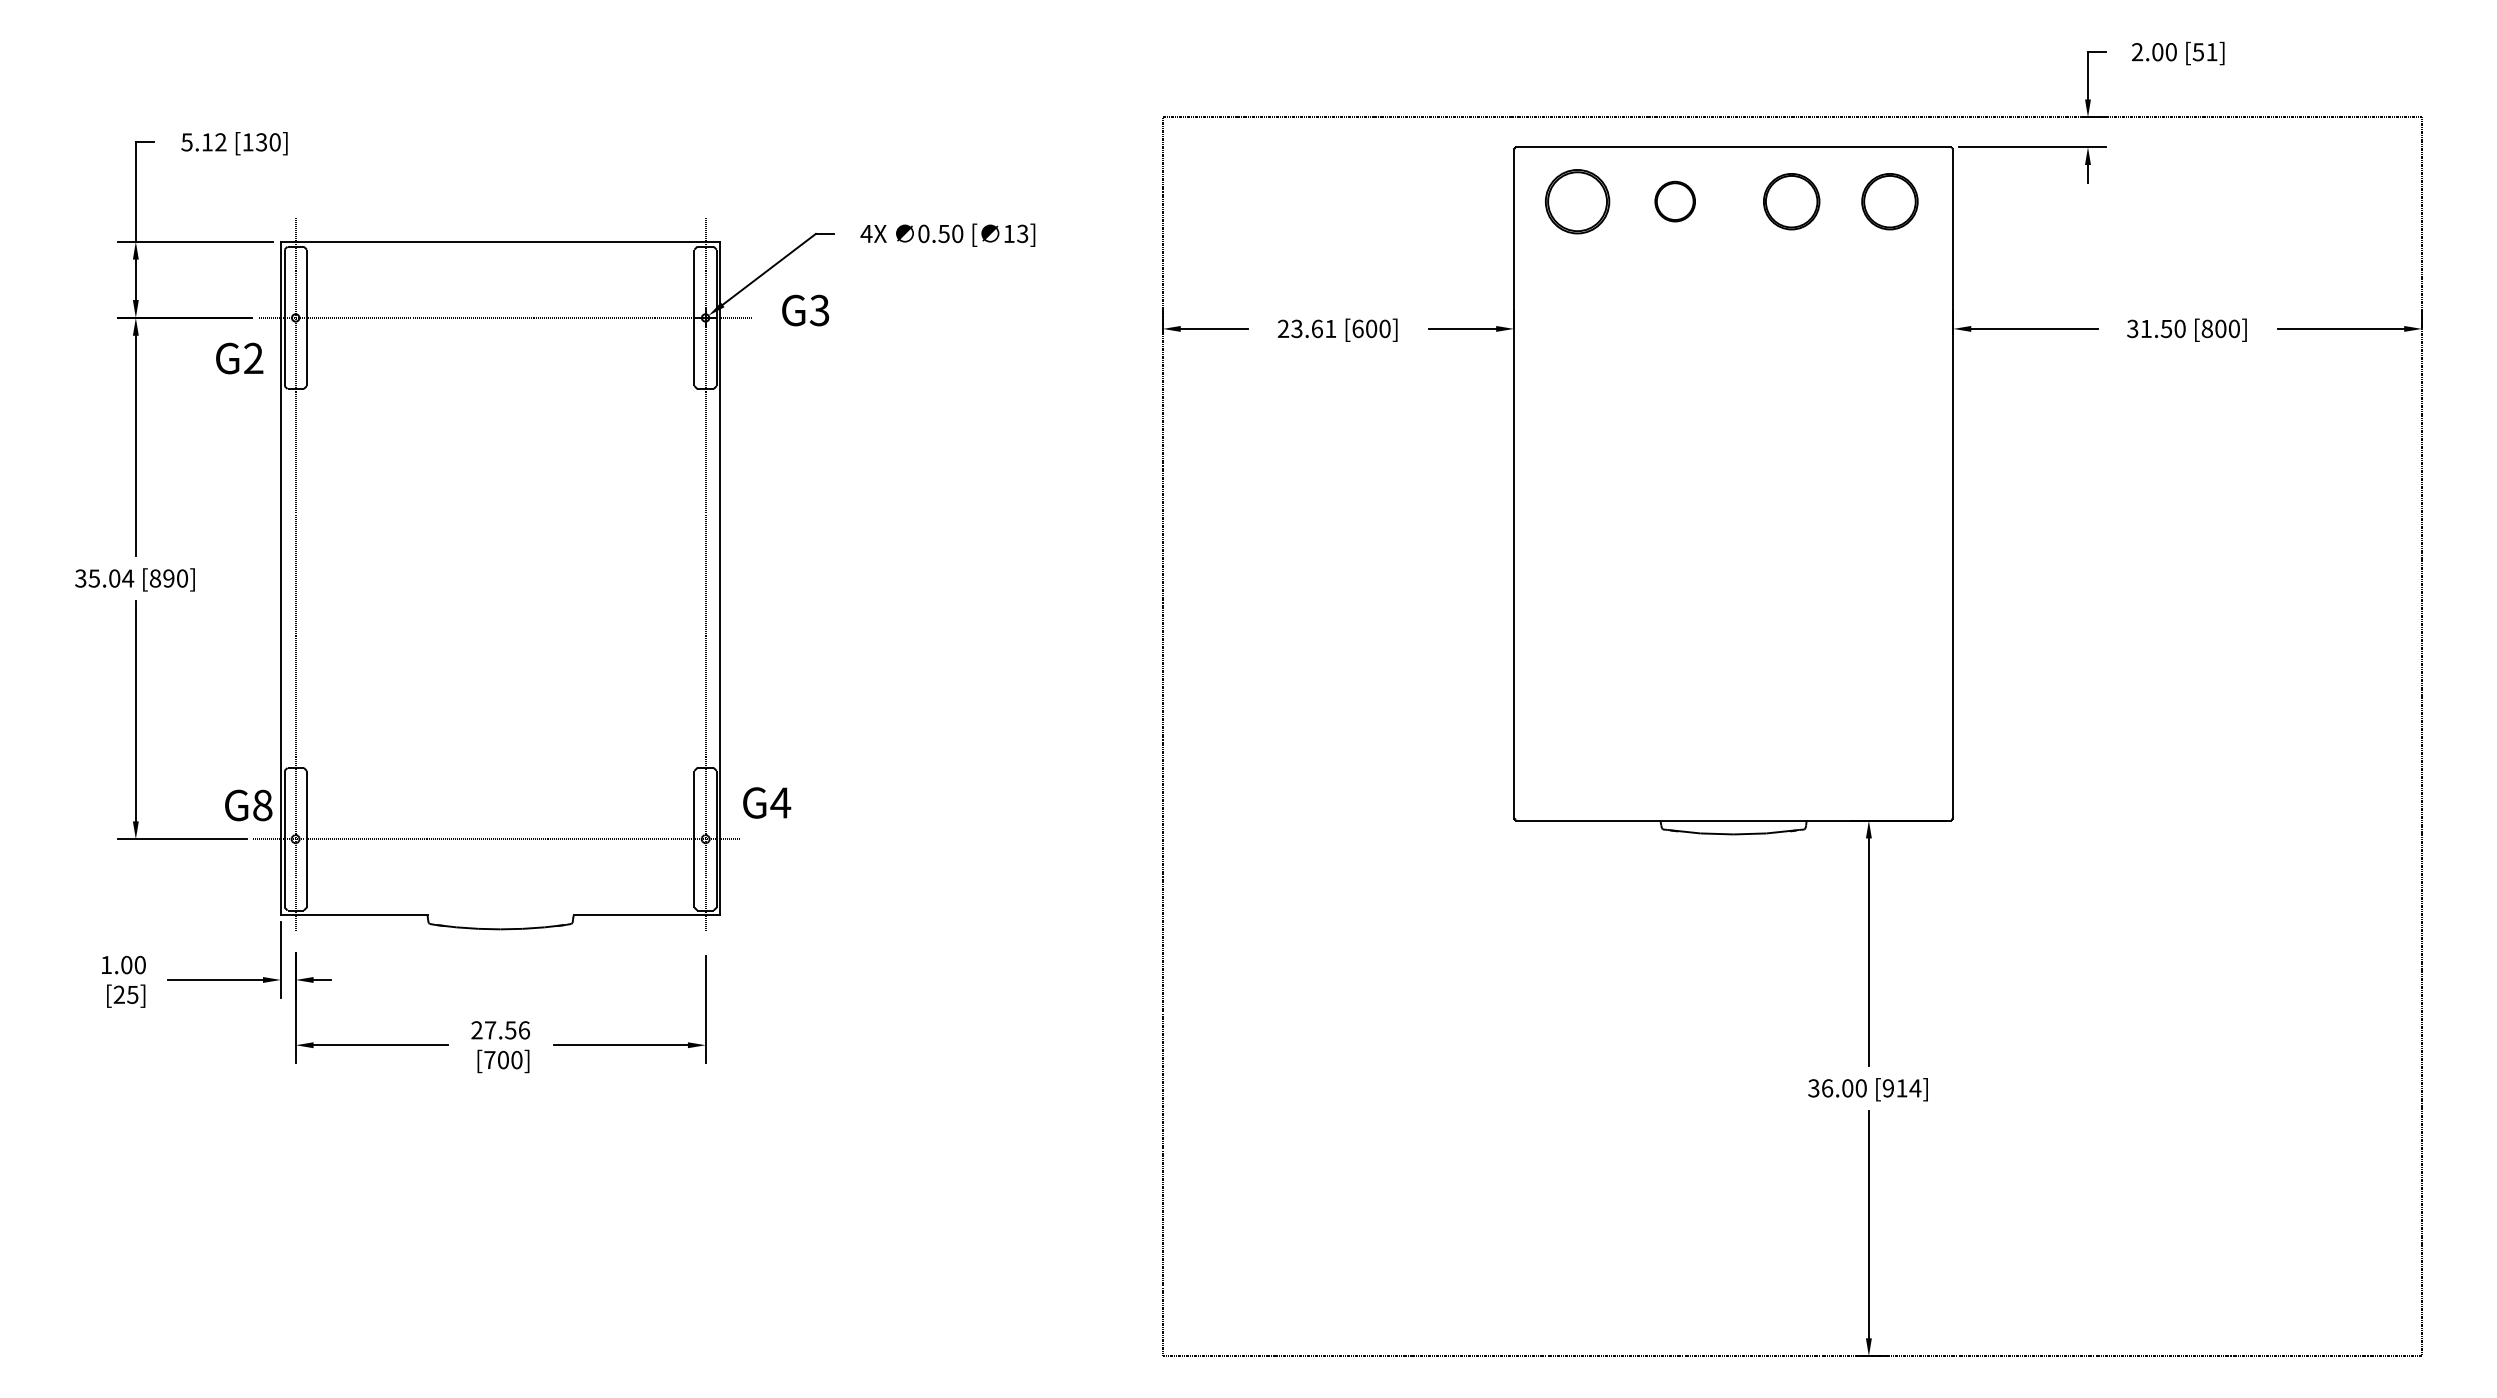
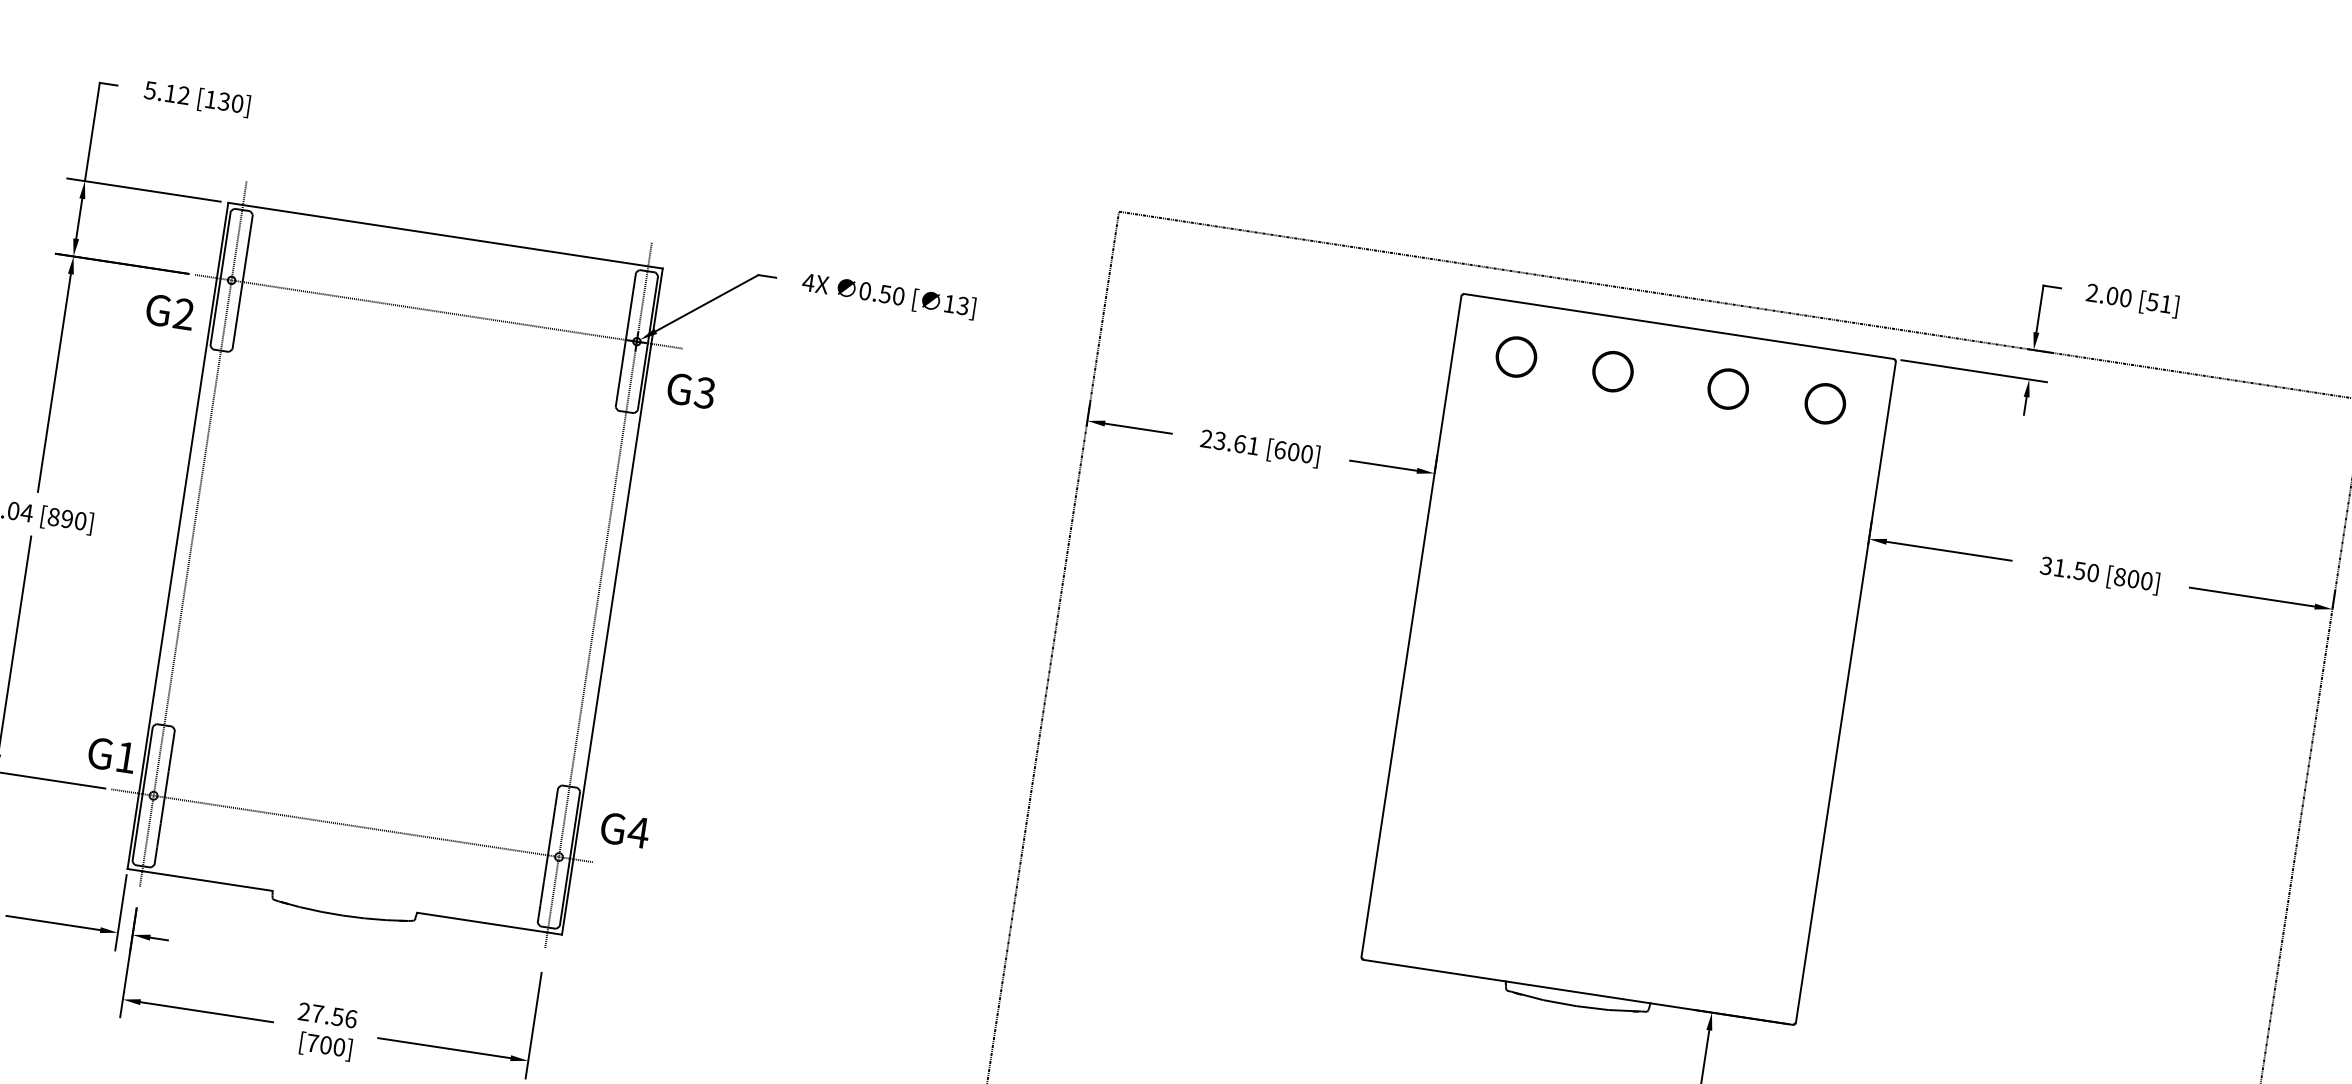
part: (1577, 201) -> (1516, 356), size x0.62
part: (1791, 201) -> (1728, 388), size x0.71
part: (1889, 201) -> (1824, 403), size x0.71
text: (805, 310) -> (691, 390), moved
text: (262, 805) -> (125, 757), G8 -> G1

